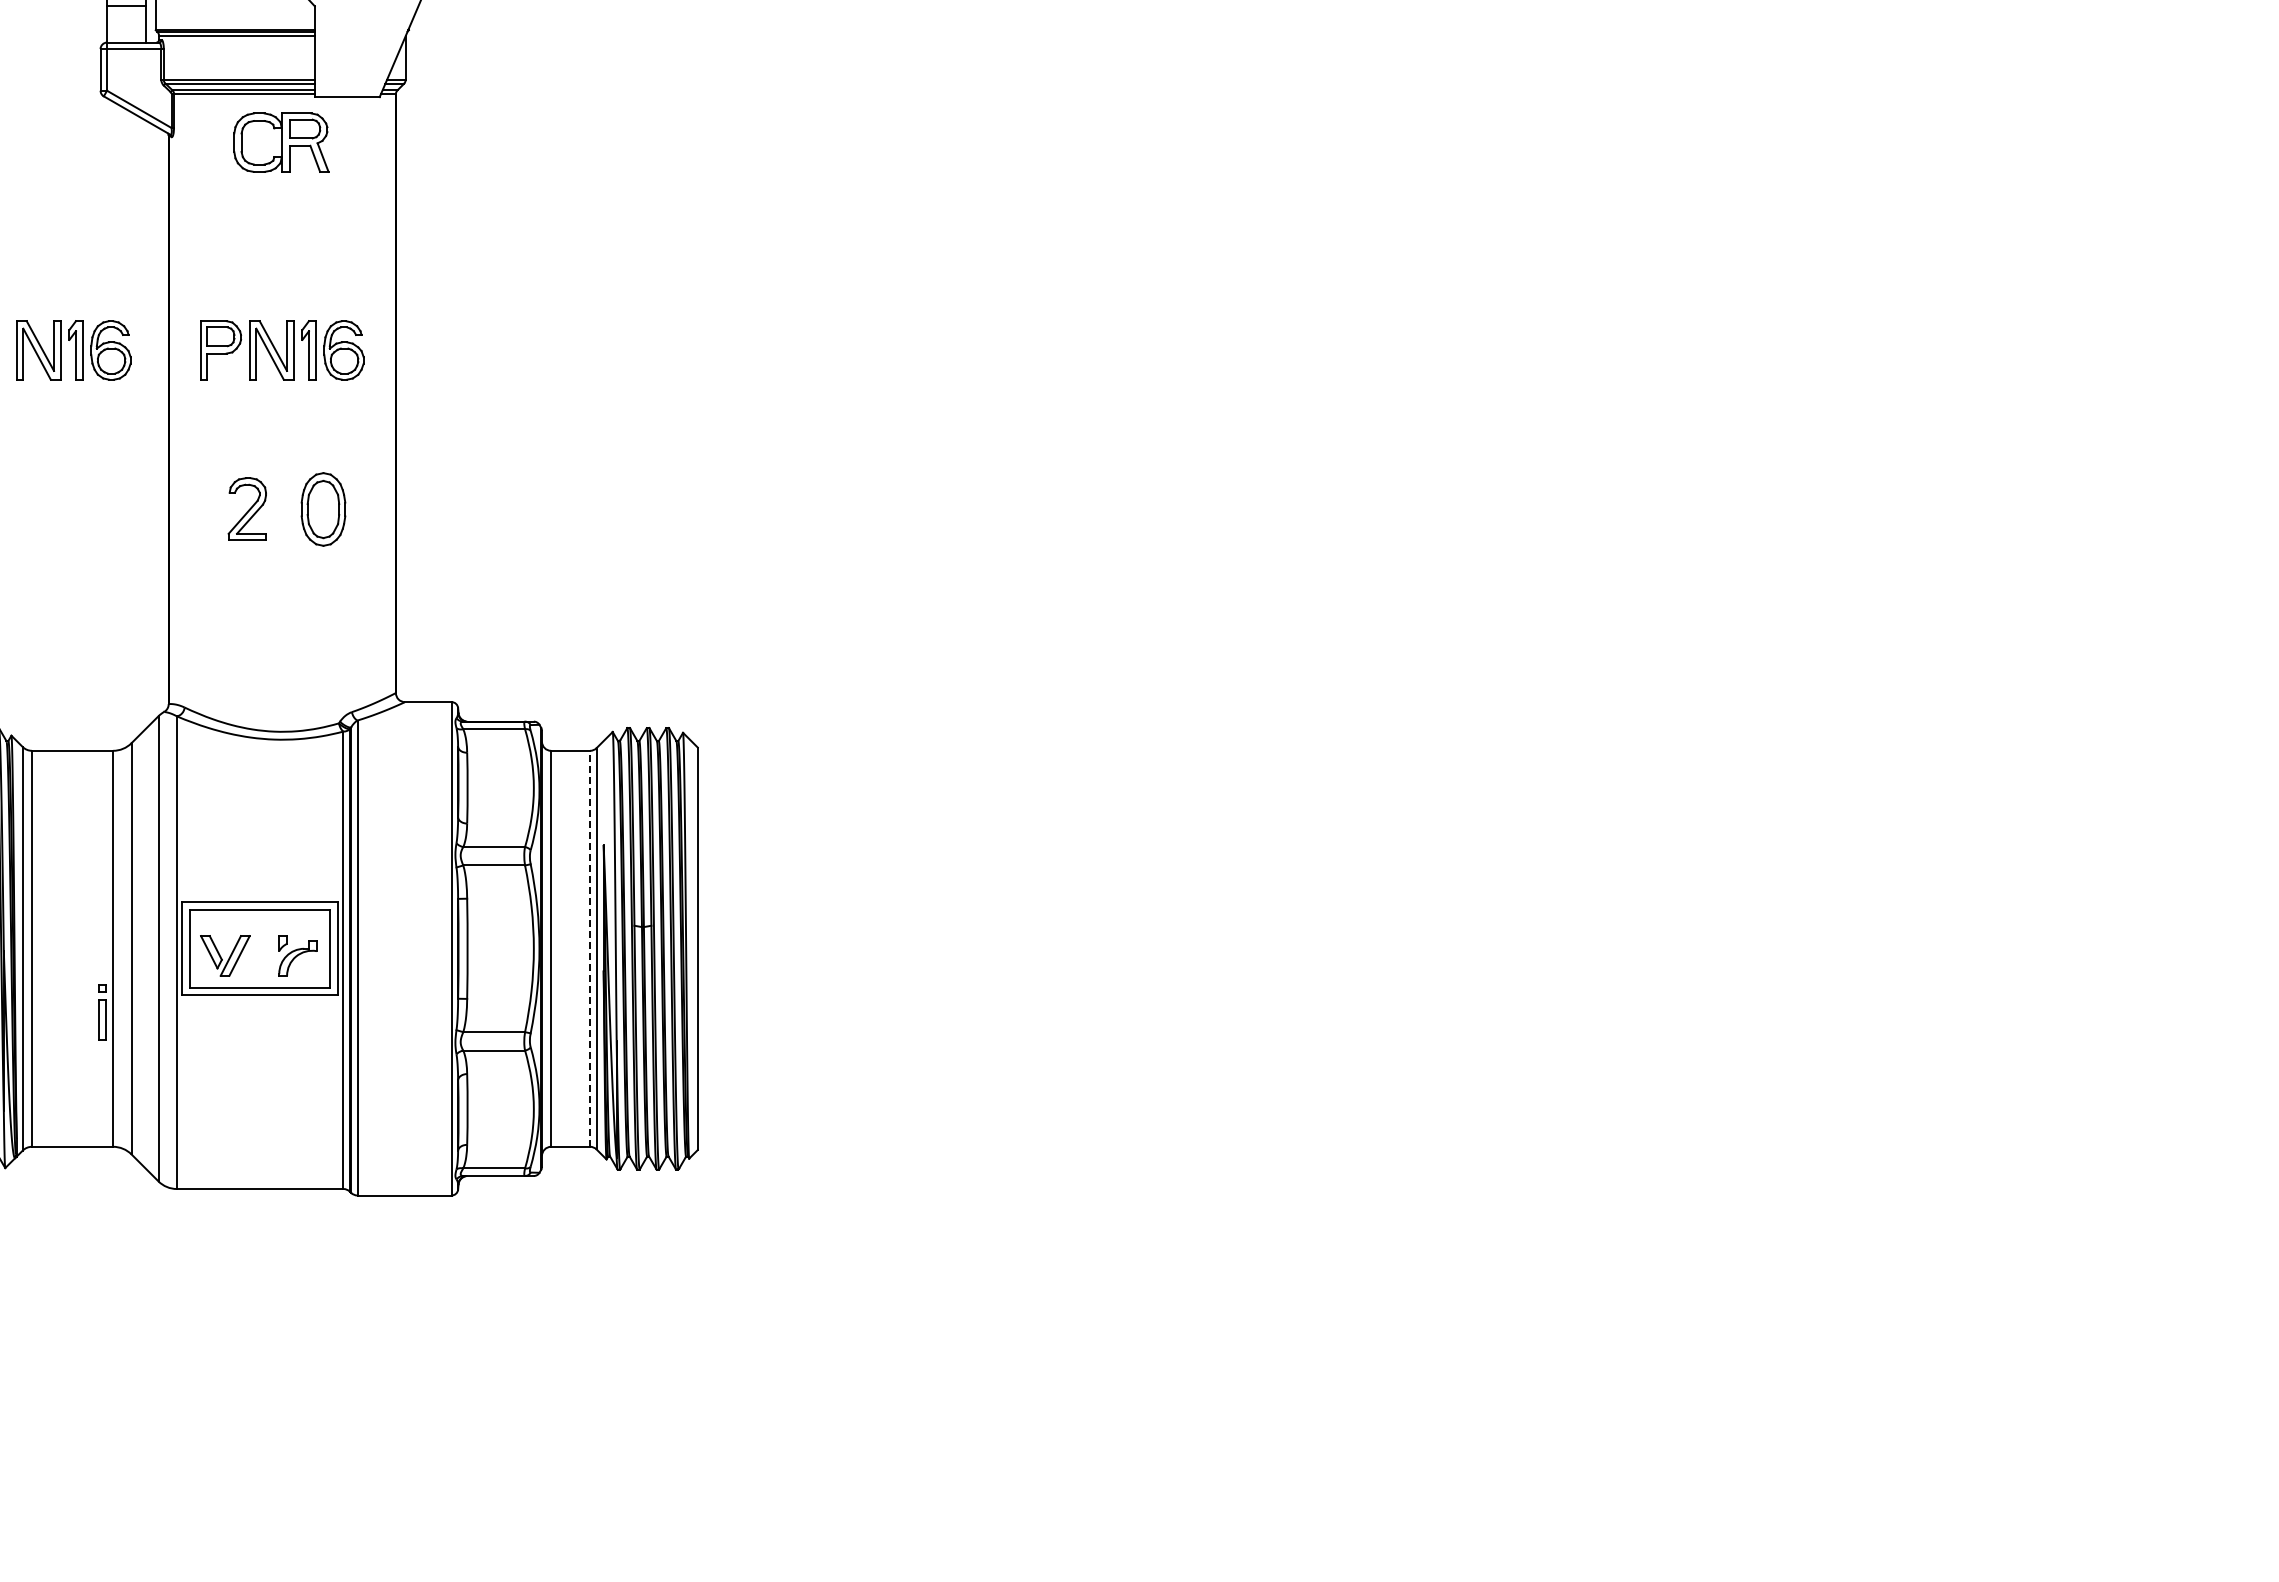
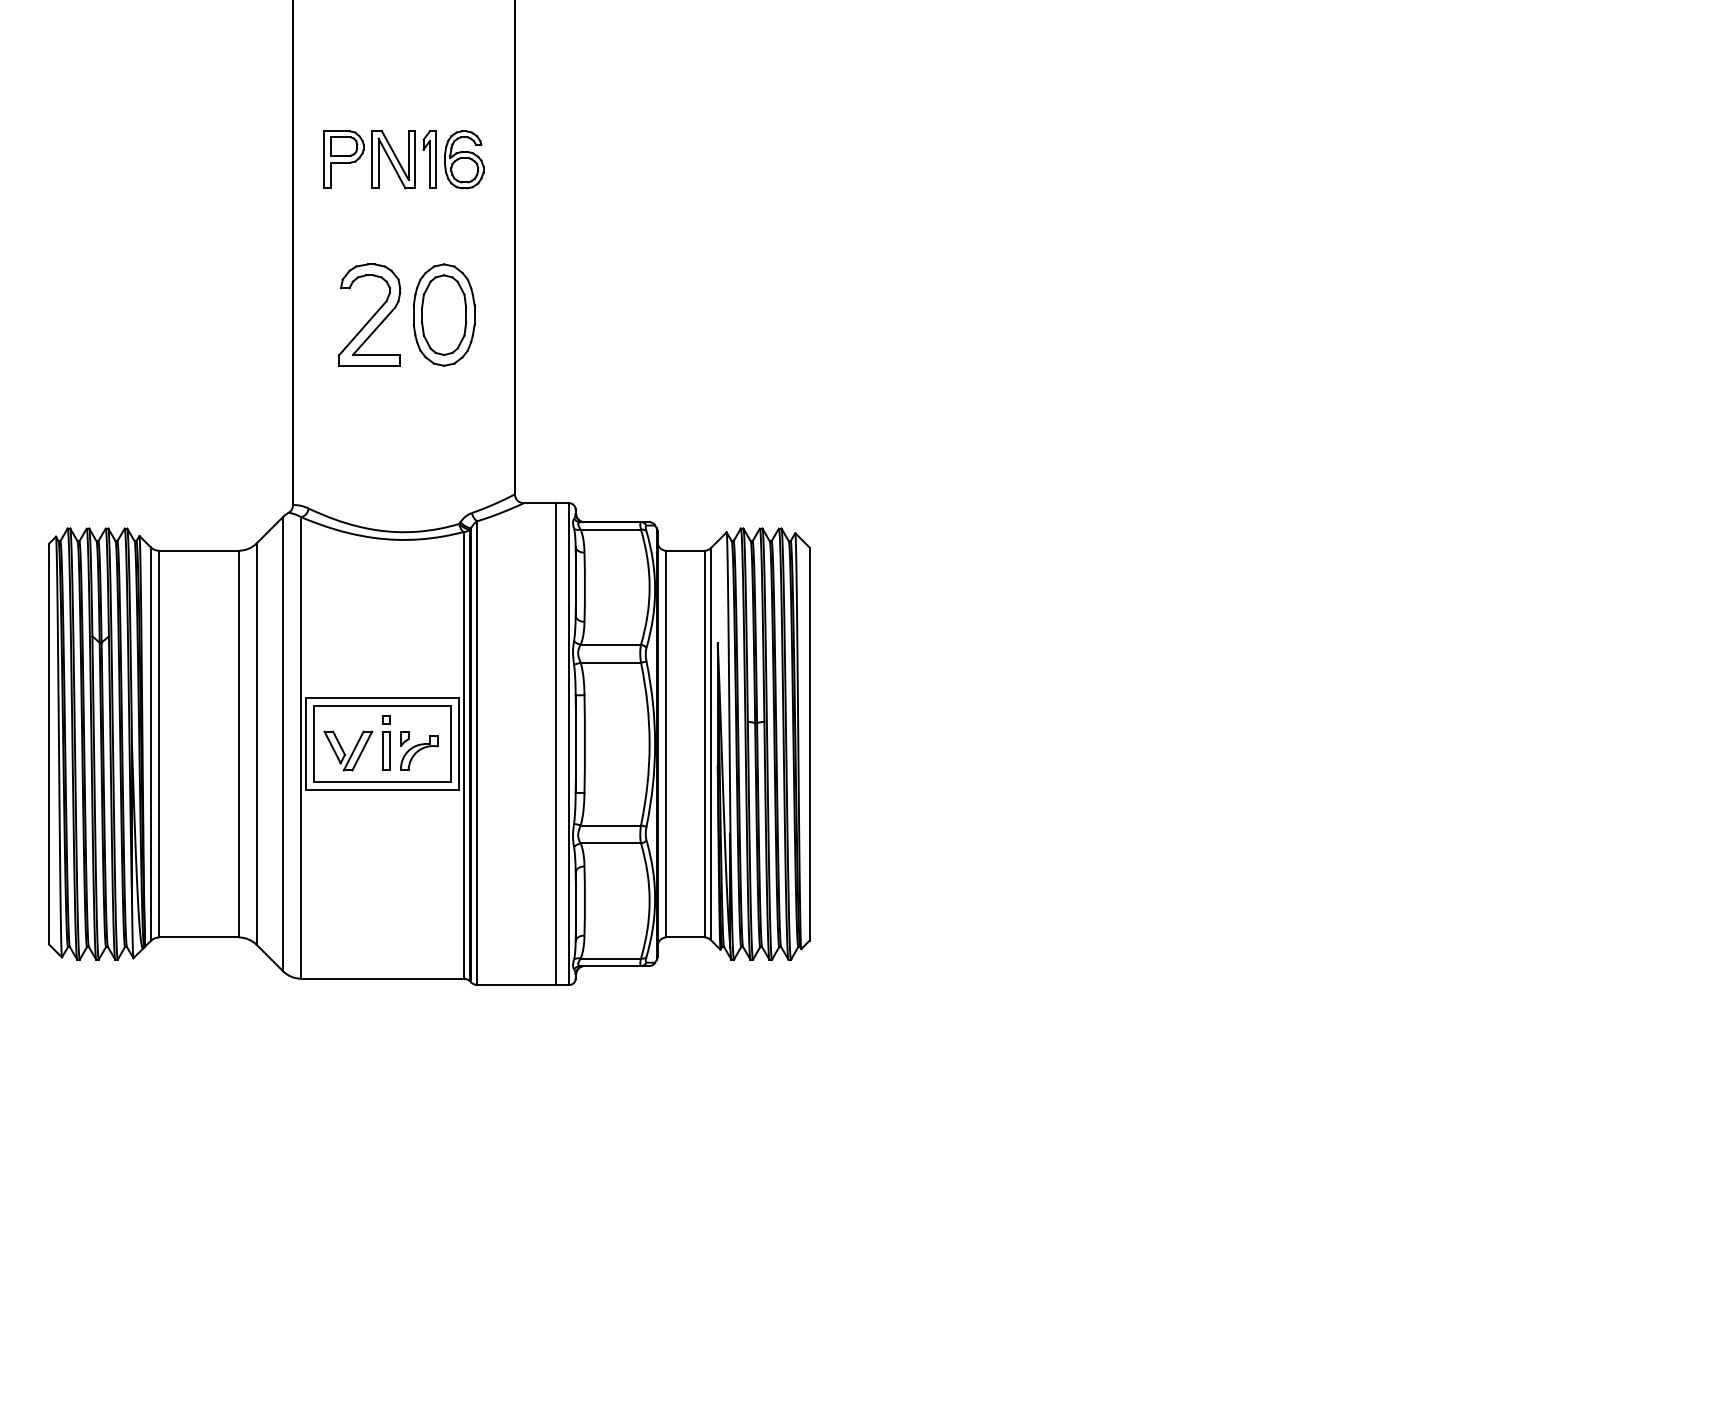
part: (73, 350) -> (200, 159), removed
part: (247, 508) -> (369, 314), size x1.67
part: (323, 509) -> (444, 315), size x1.43
line: (438, 948) -> (556, 743), added
line: (590, 948) -> (704, 743), dashed -> solid
part: (102, 1012) -> (386, 743), moved

